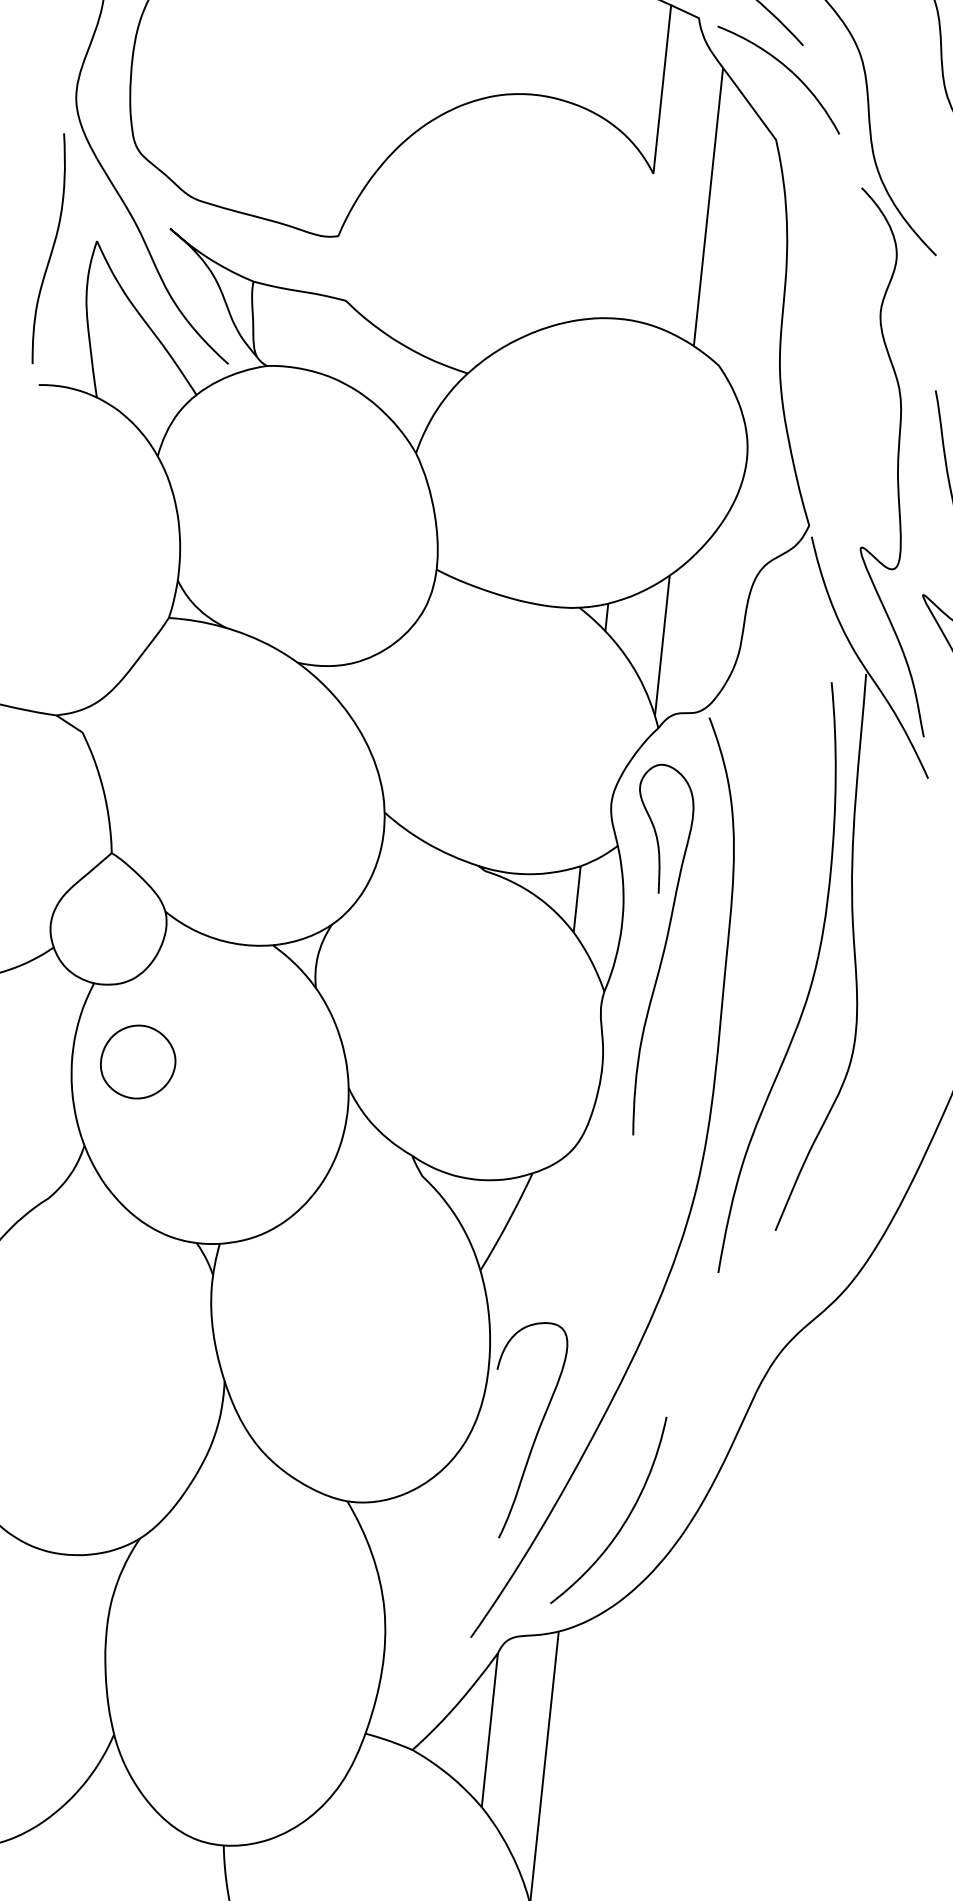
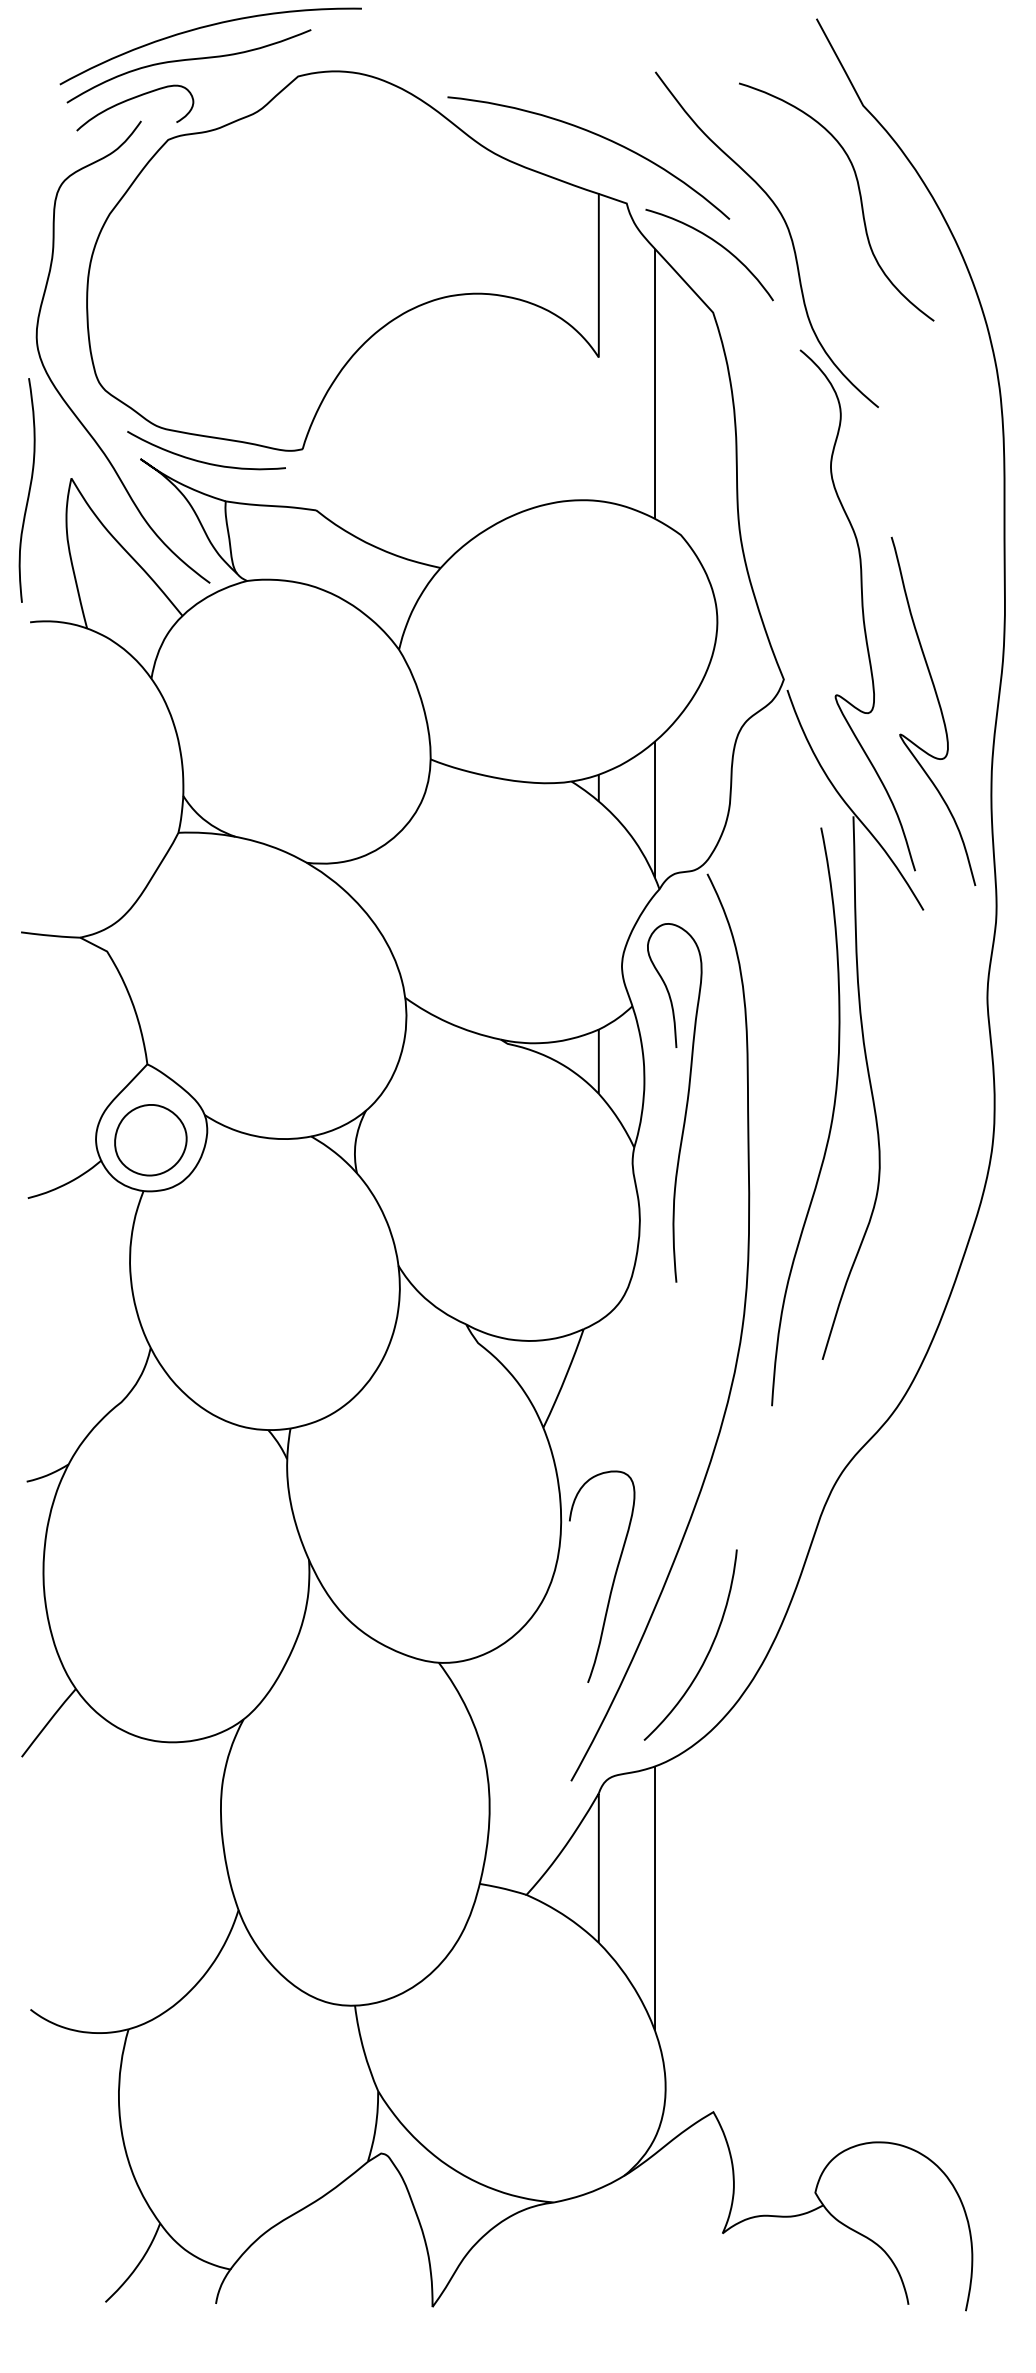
curve: (235, 238) -> (204, 461), added
part: (137, 1062) -> (150, 1140), moved

